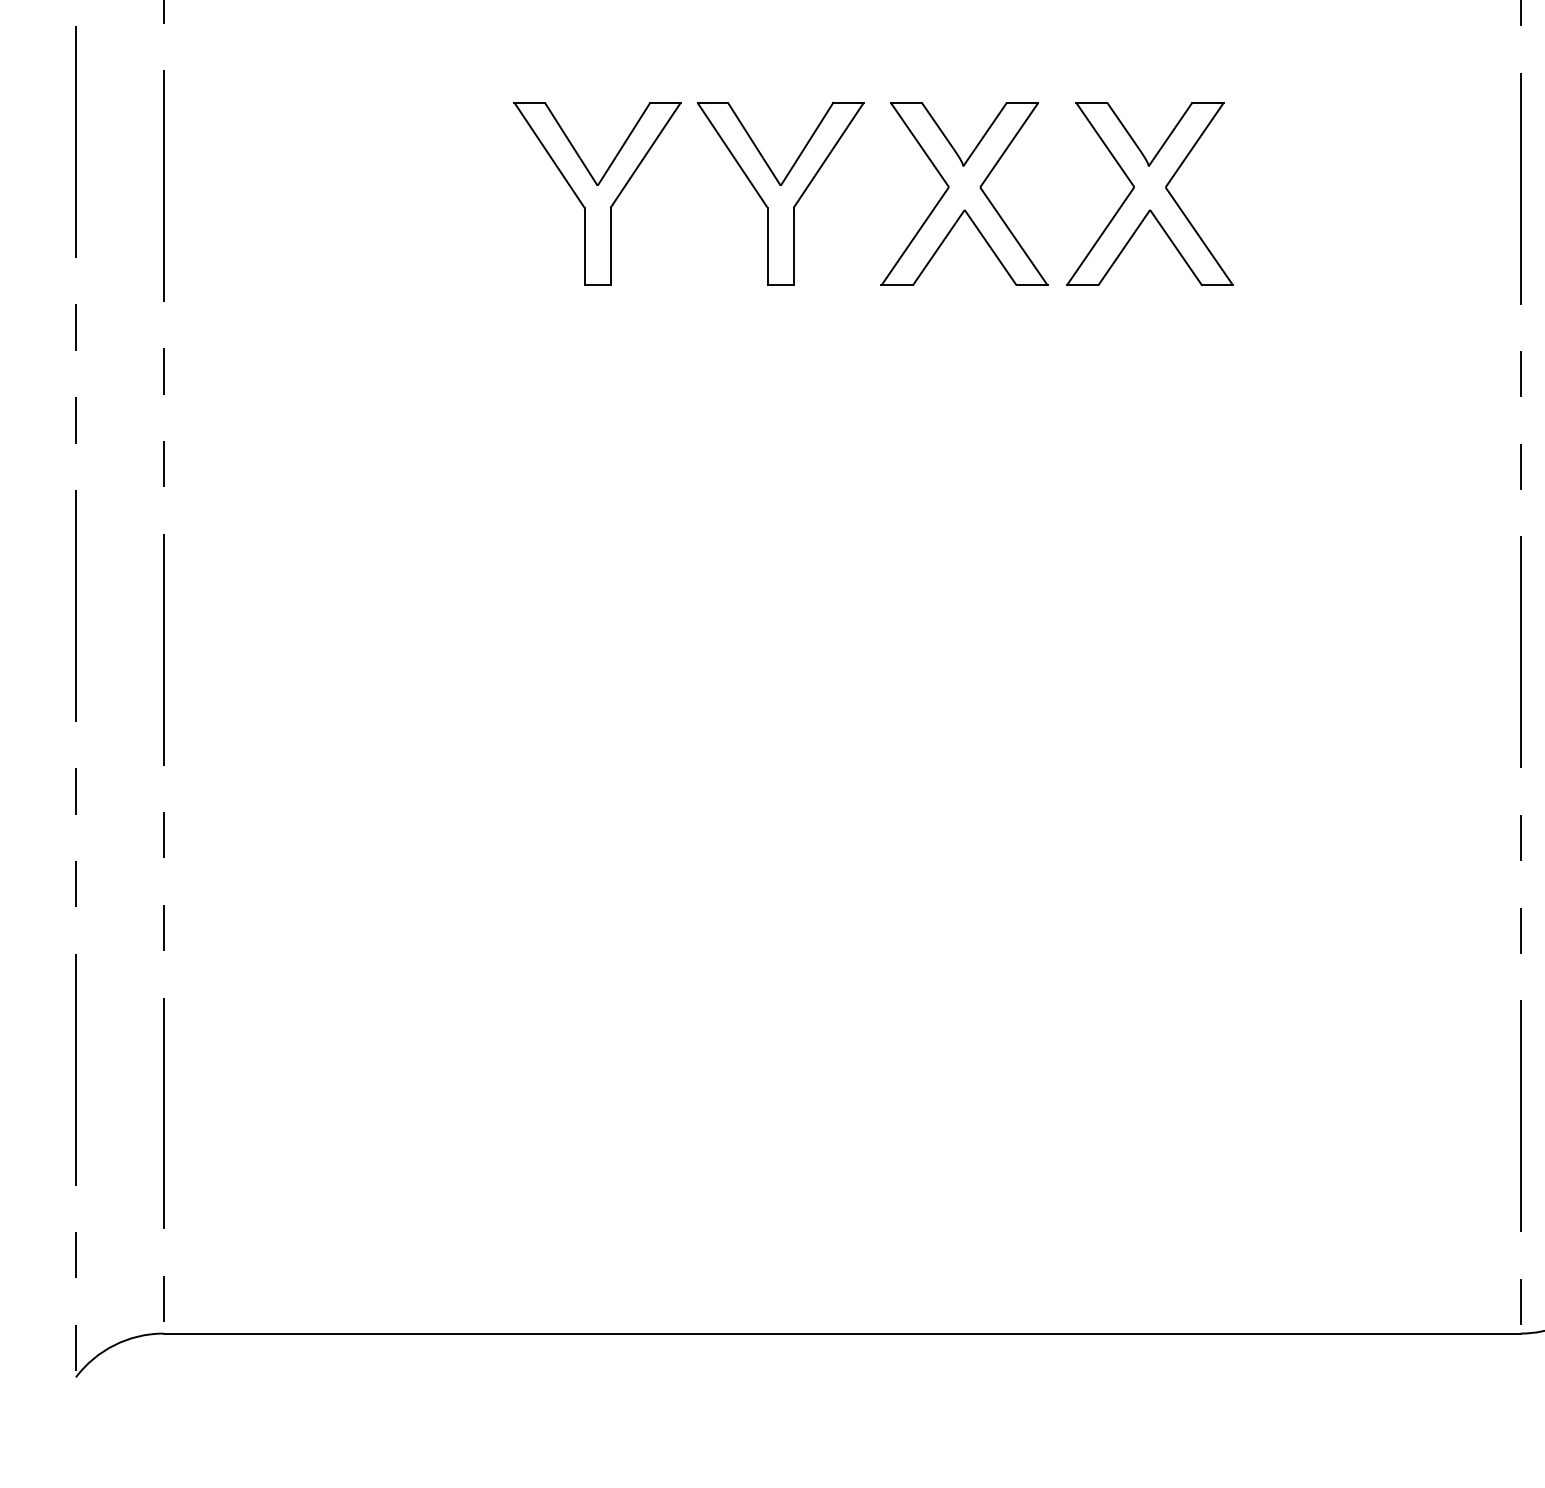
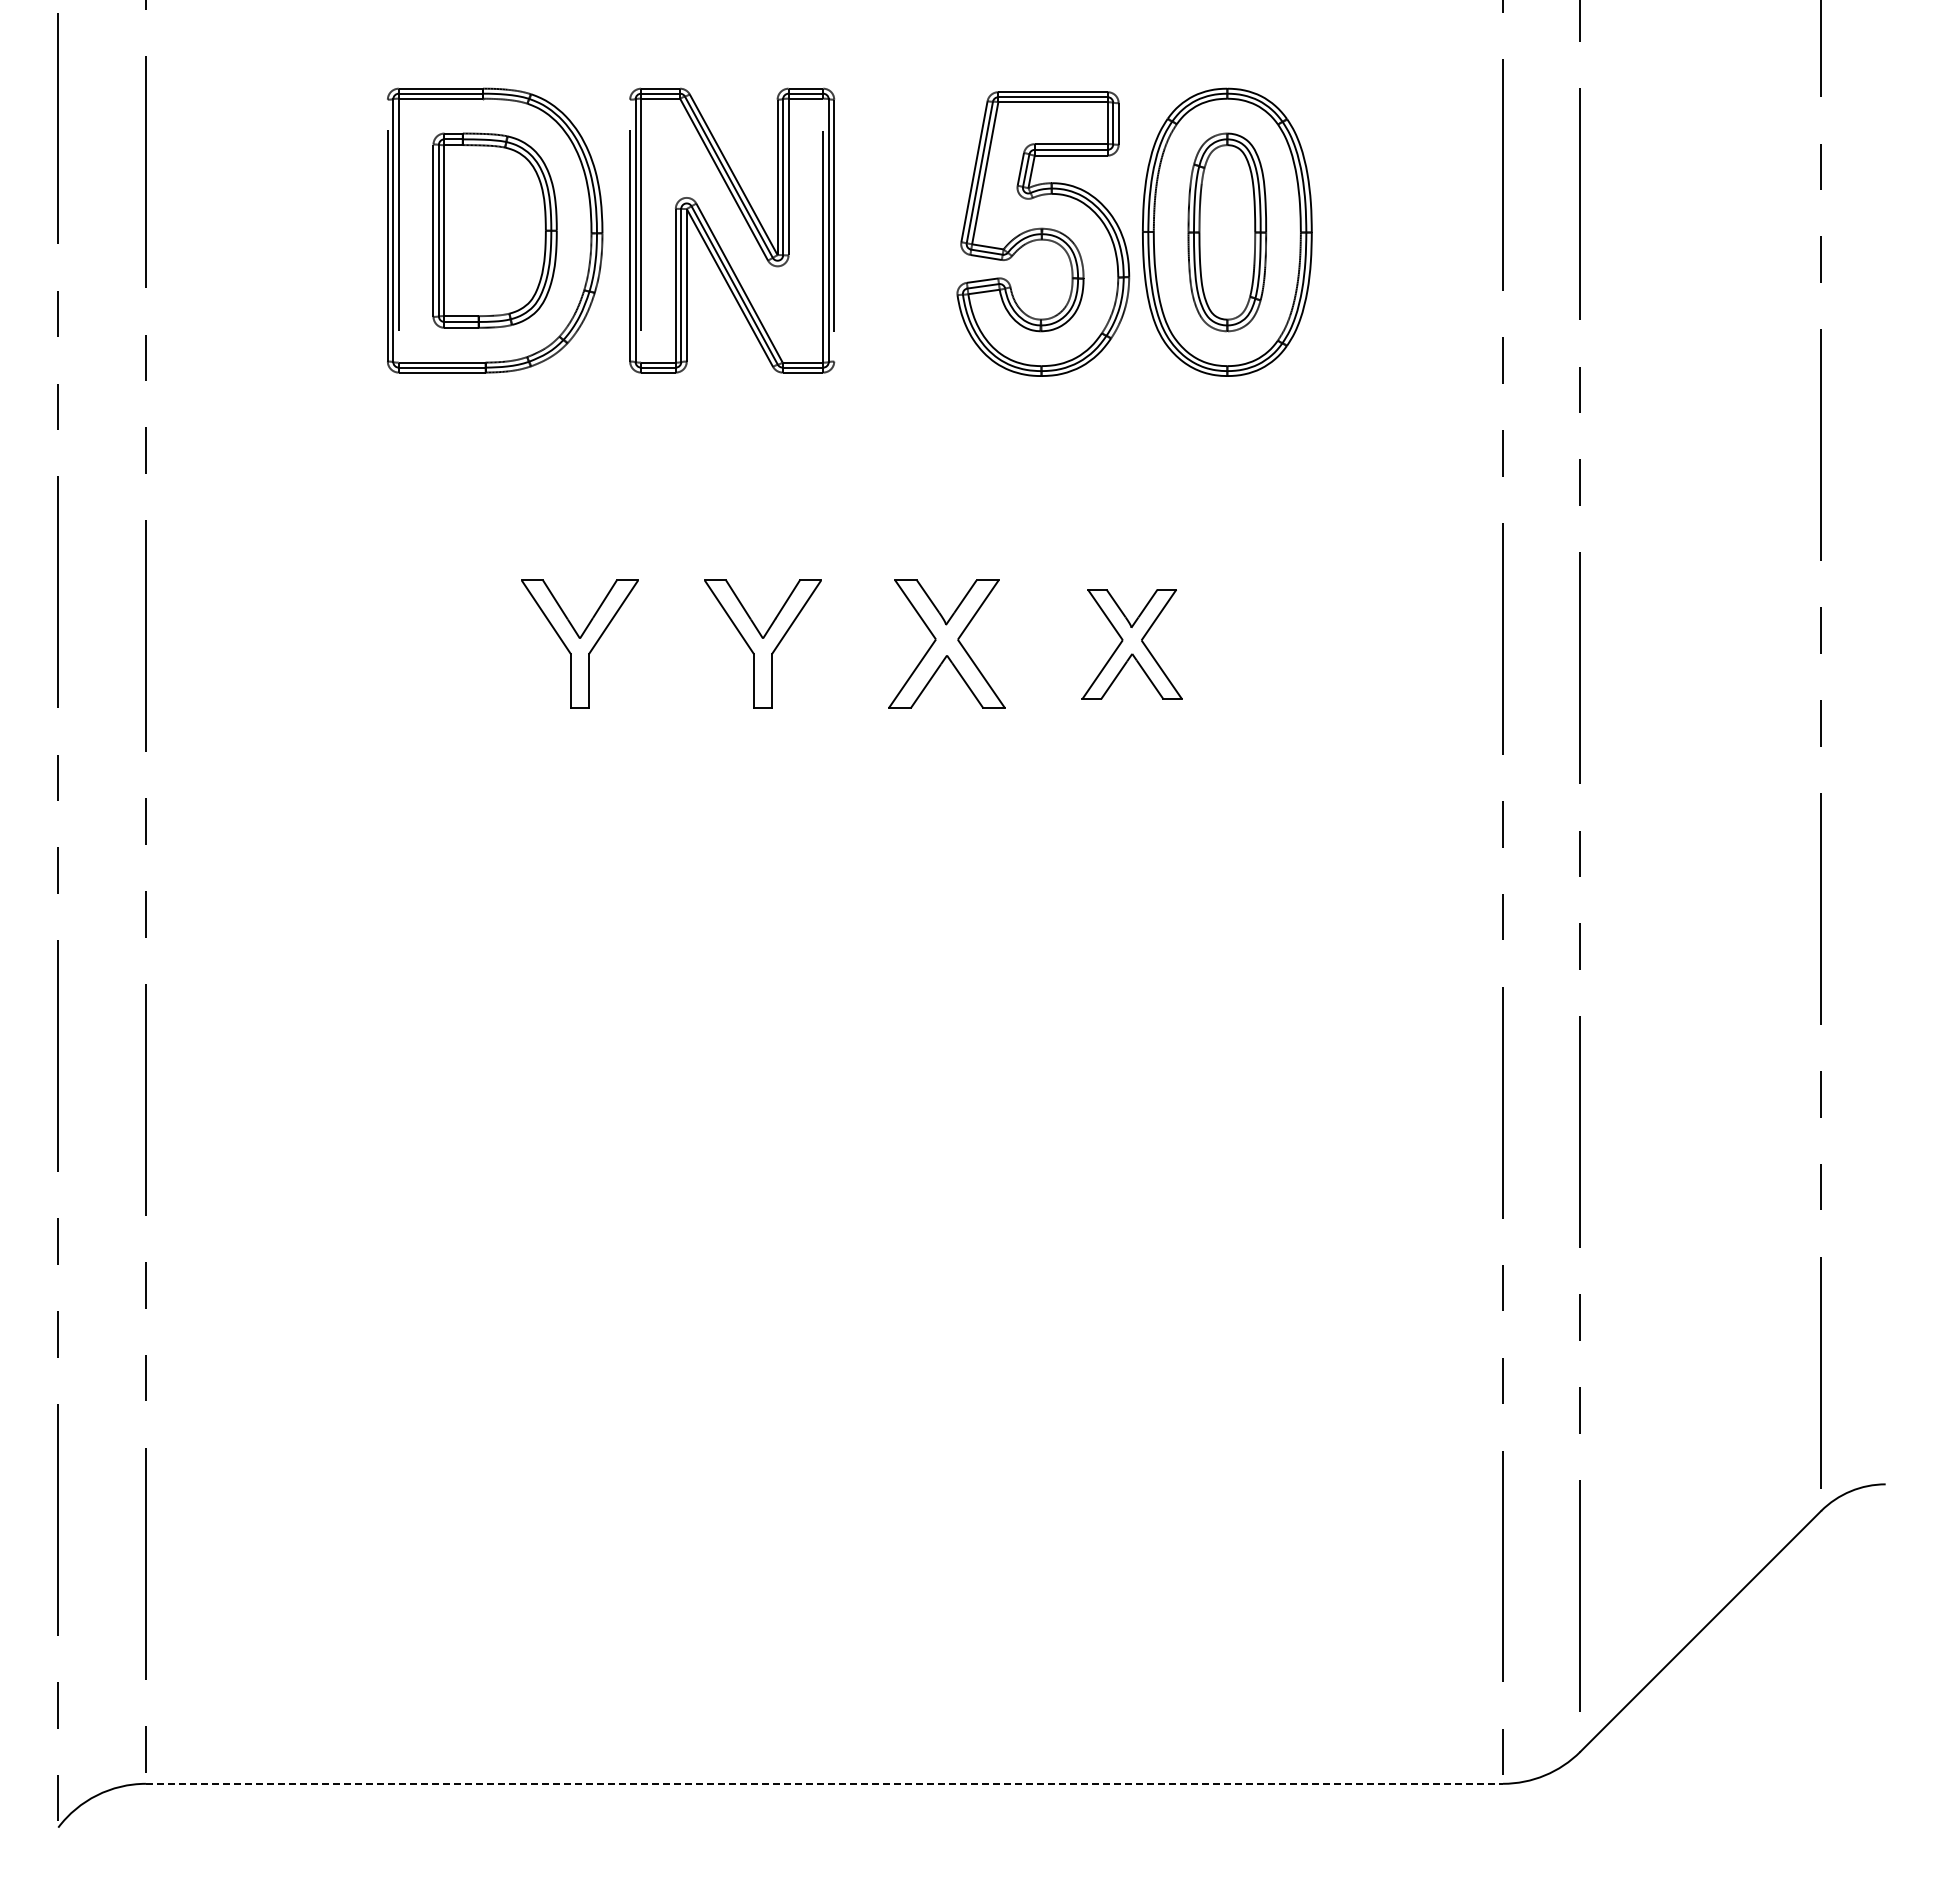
part: (597, 194) -> (579, 644), size x0.7
part: (780, 194) -> (762, 644), size x0.7
part: (964, 194) -> (946, 644), size x0.7
part: (1149, 194) -> (1131, 644), size x0.6
line: (842, 1333) -> (824, 1783), solid -> dashed

